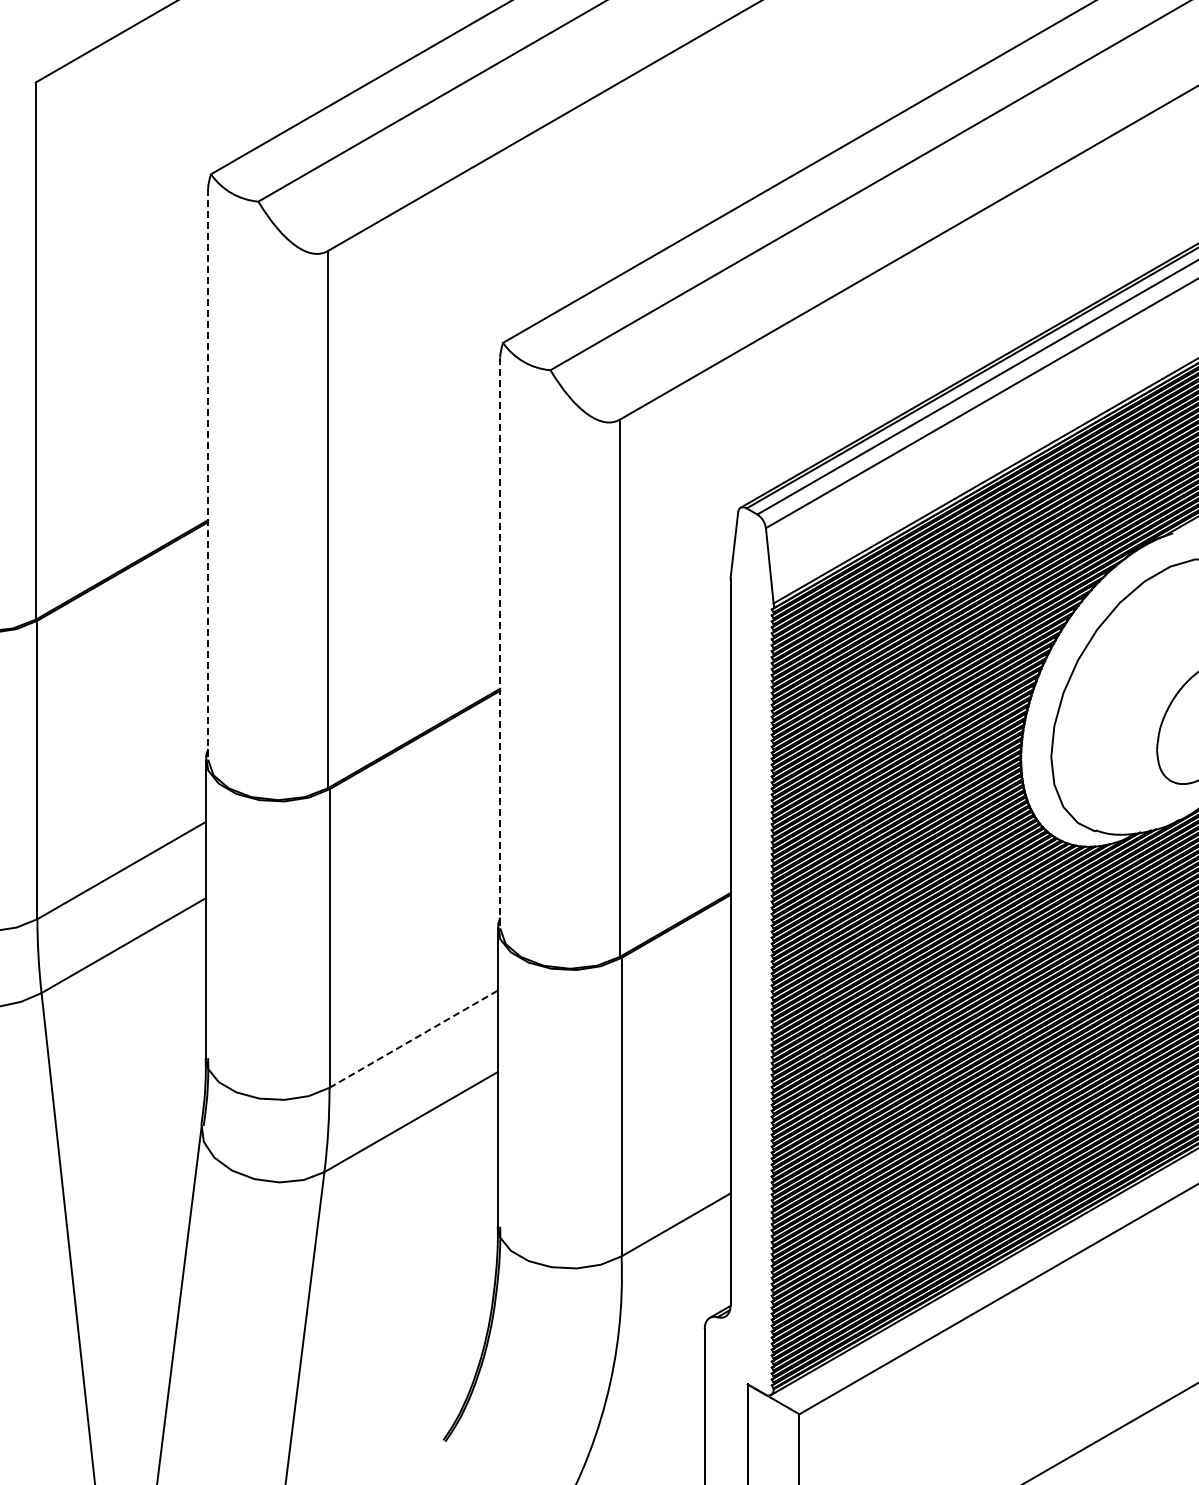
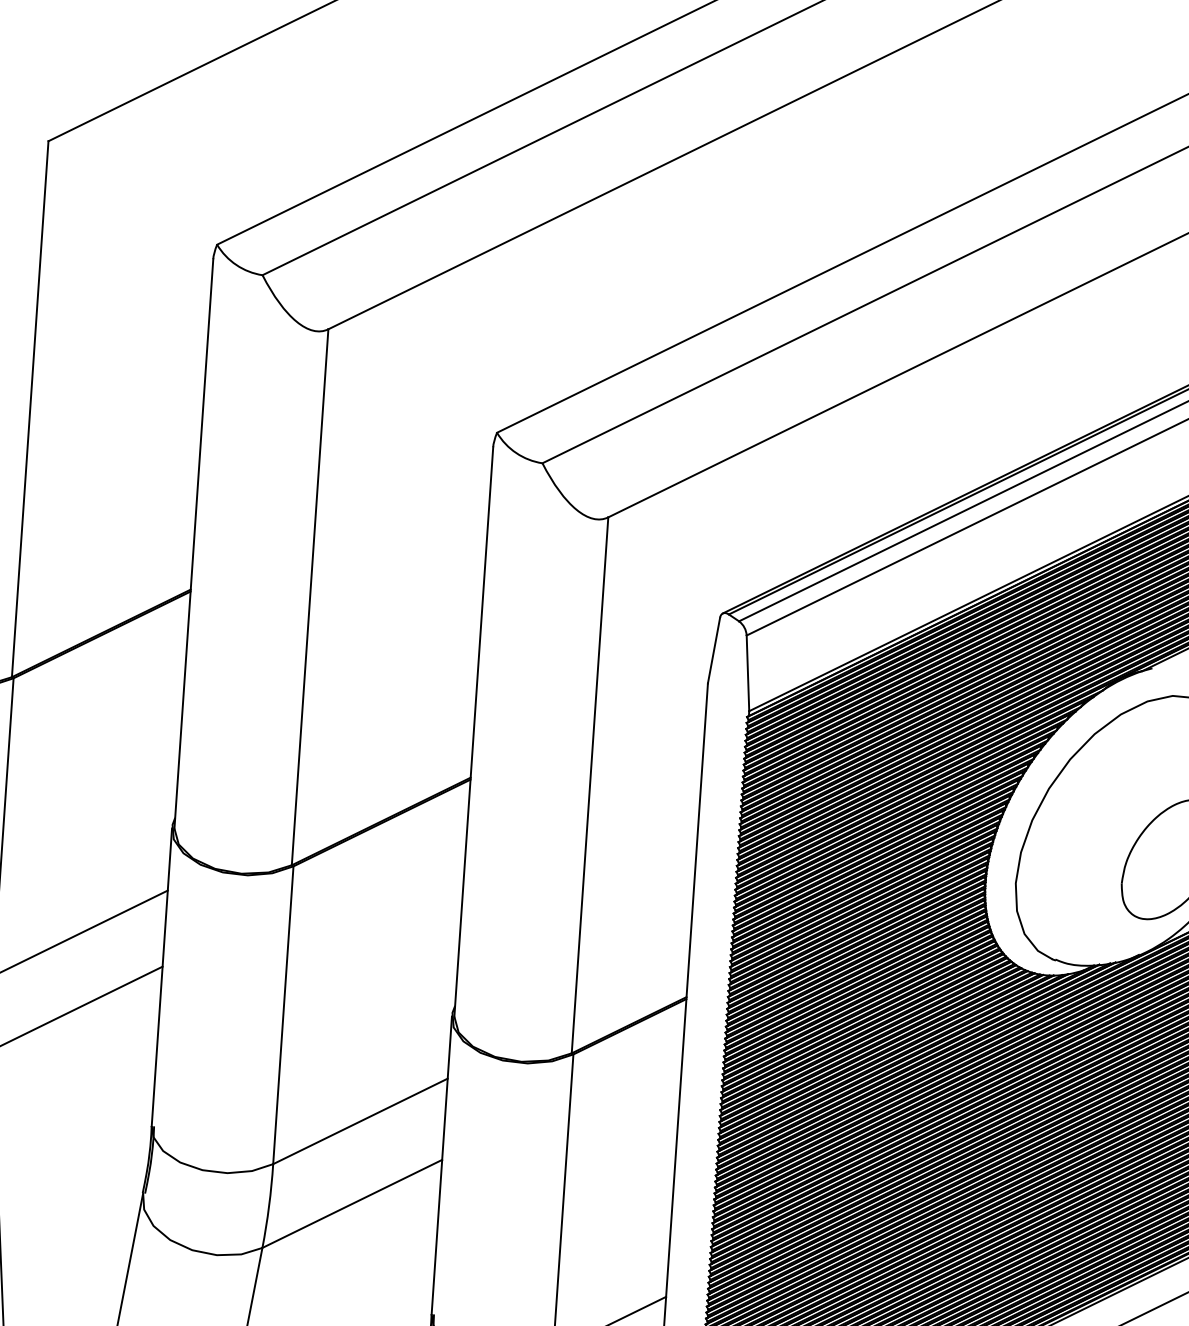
line: (208, 474) -> (194, 544), dashed -> solid
line: (500, 643) -> (474, 732), dashed -> solid
line: (414, 1038) -> (361, 1120), dashed -> solid

